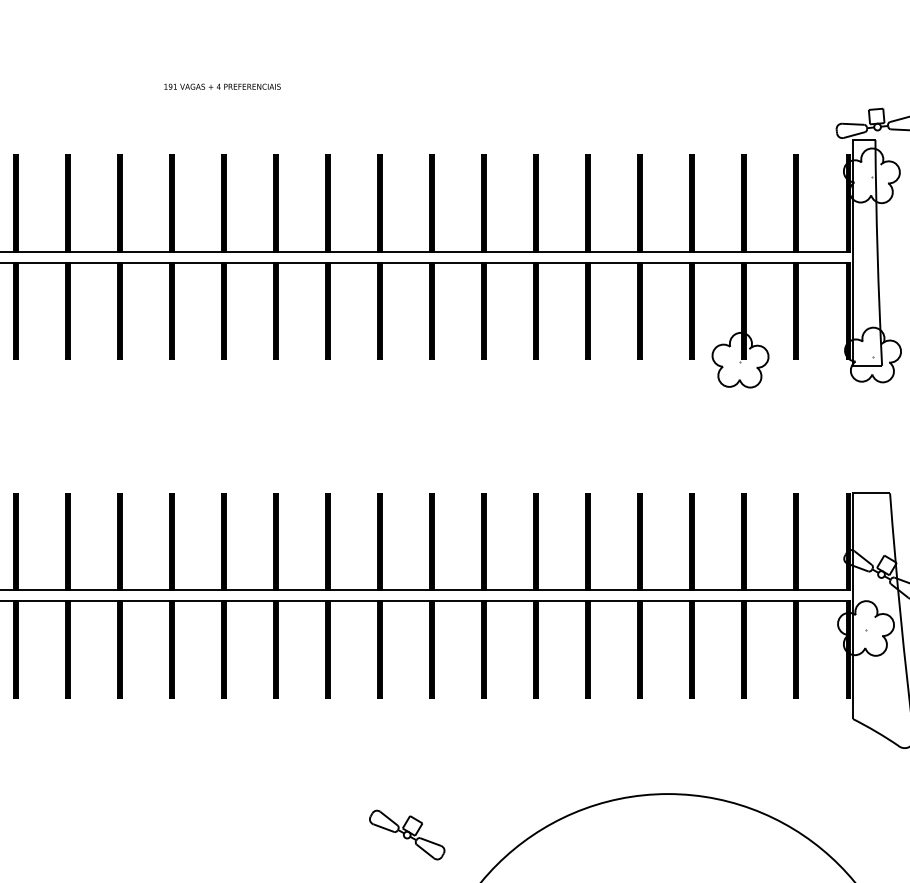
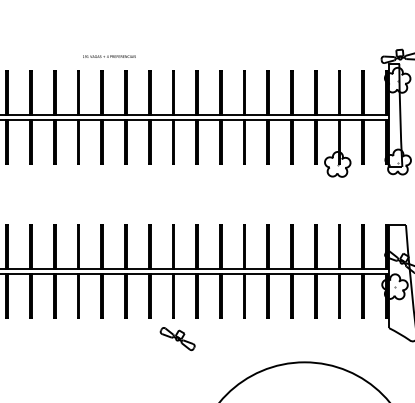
text: (222, 86) -> (109, 56), moved
part: (406, 836) -> (177, 339), moved

